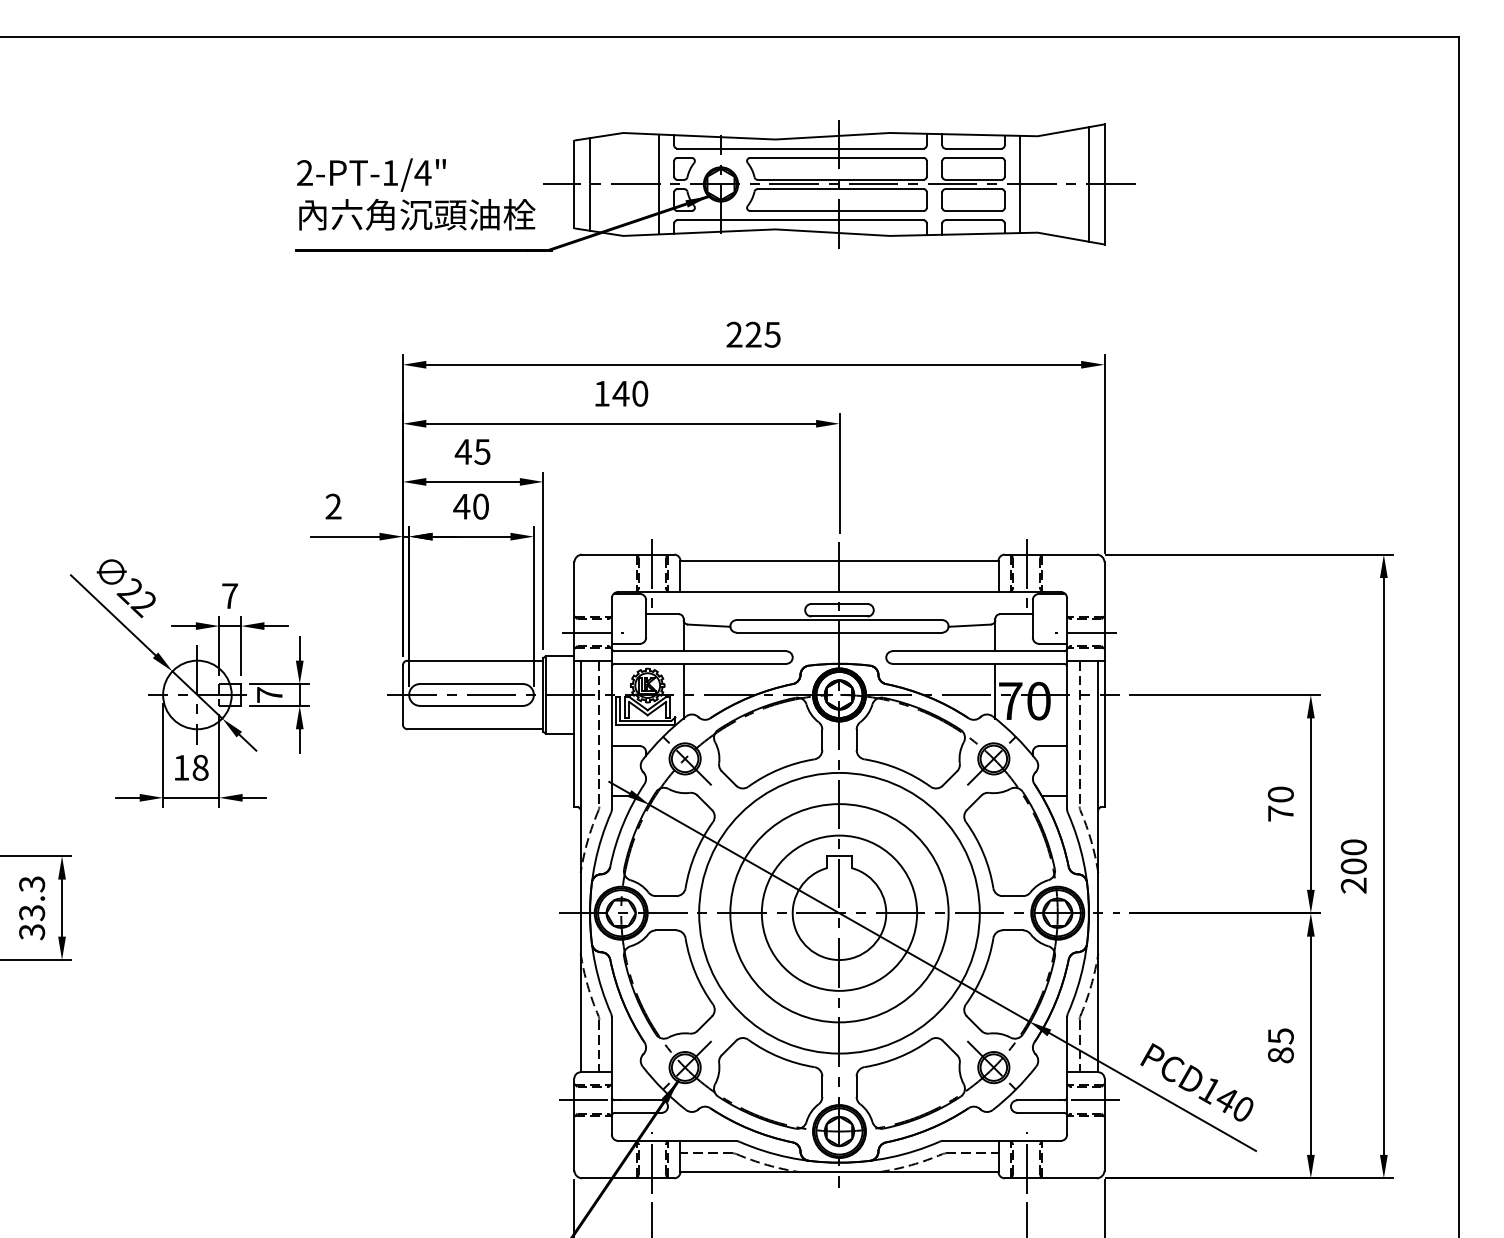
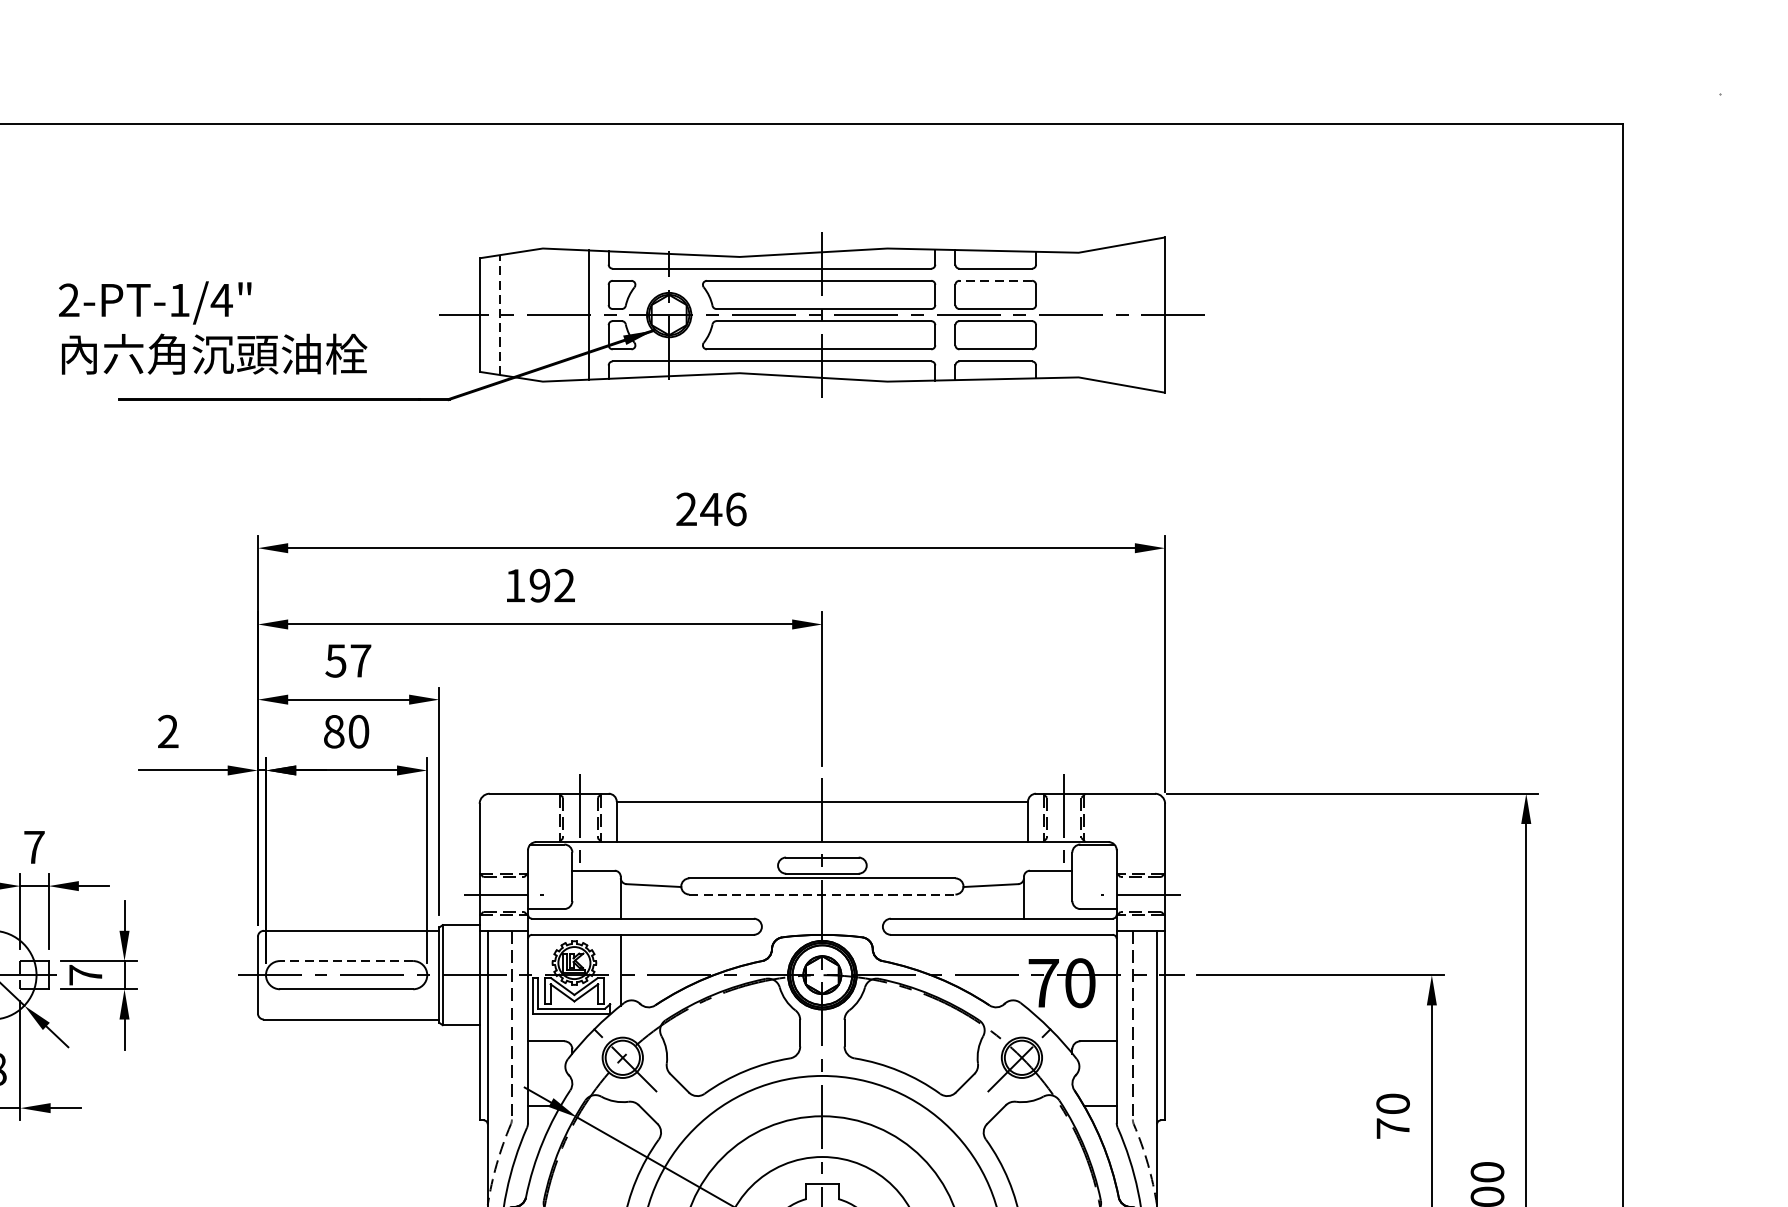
line: (973, 157) -> (995, 280), solid -> dashed
line: (590, 183) -> (500, 313), solid -> dashed
line: (1020, 184) -> (1056, 315), removed
line: (1088, 184) -> (1144, 315), removed
text: (416, 194) -> (213, 328), moved
text: (762, 334) -> (722, 509), 225 -> 246
text: (630, 393) -> (552, 585), 140 -> 192
text: (472, 451) -> (347, 660), 45 -> 57
text: (461, 506) -> (333, 731), 40 -> 80
line: (839, 632) -> (822, 894), solid -> dashed
line: (471, 684) -> (346, 961), solid -> dashed
line: (995, 690) -> (1024, 969), removed

